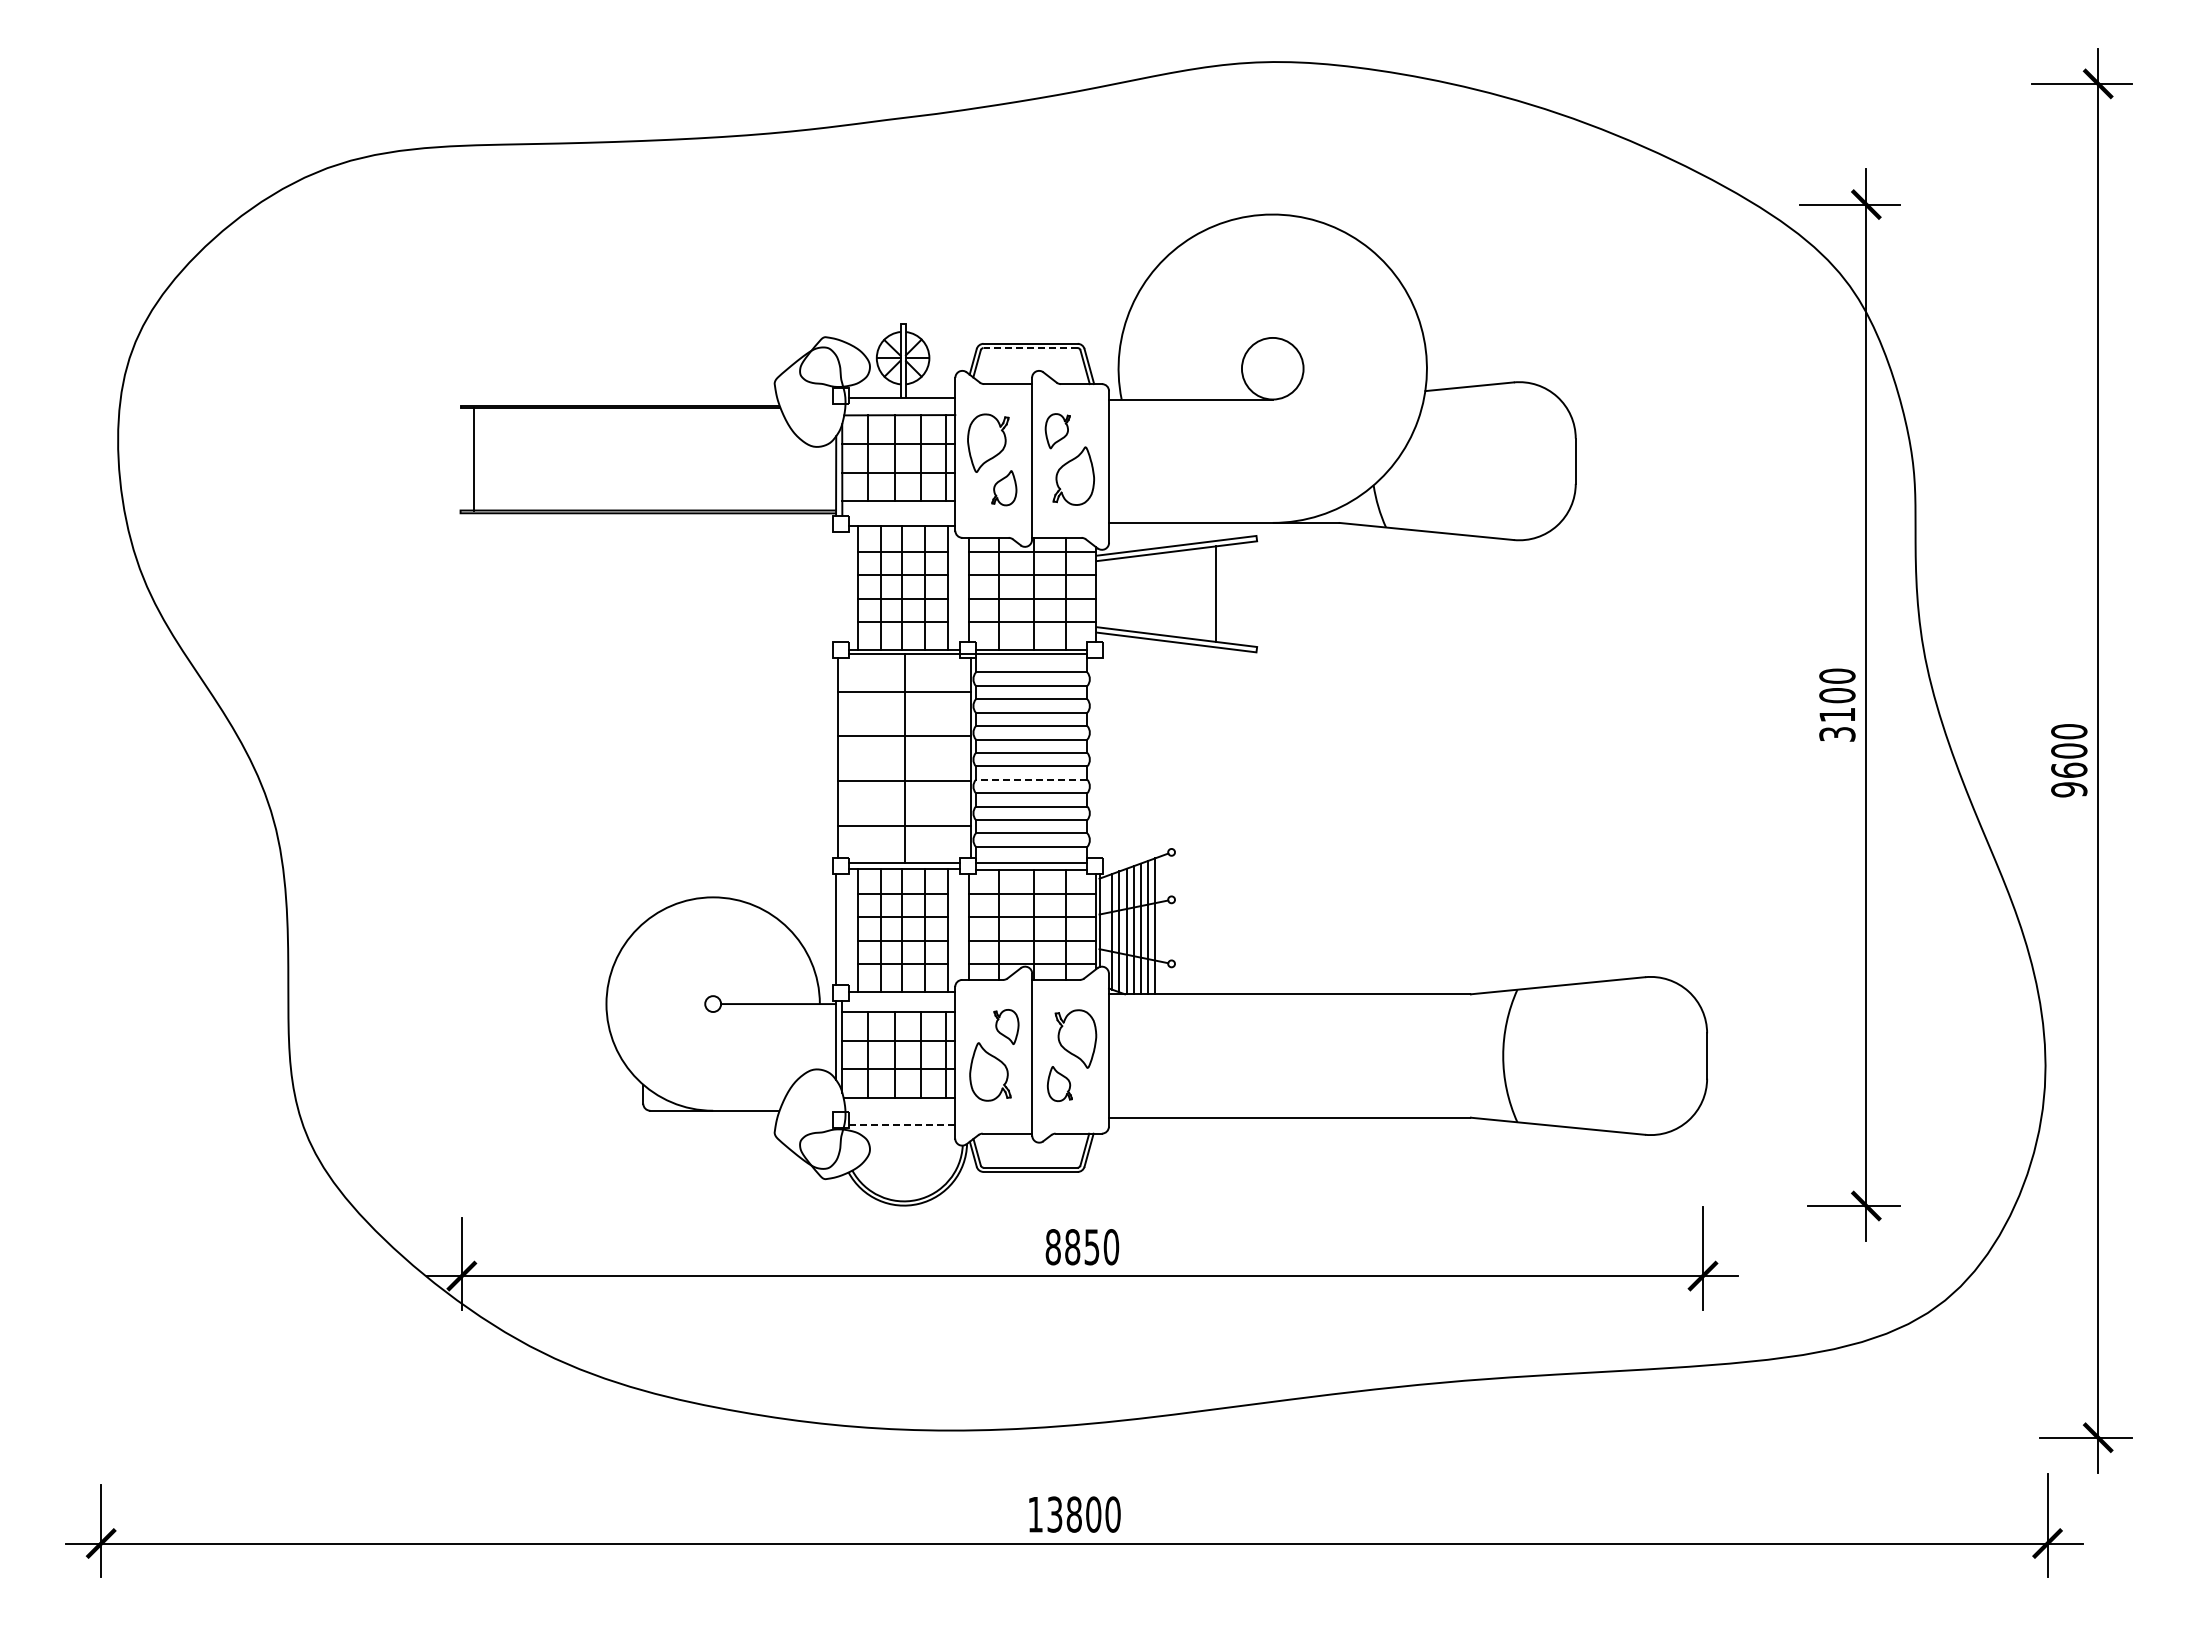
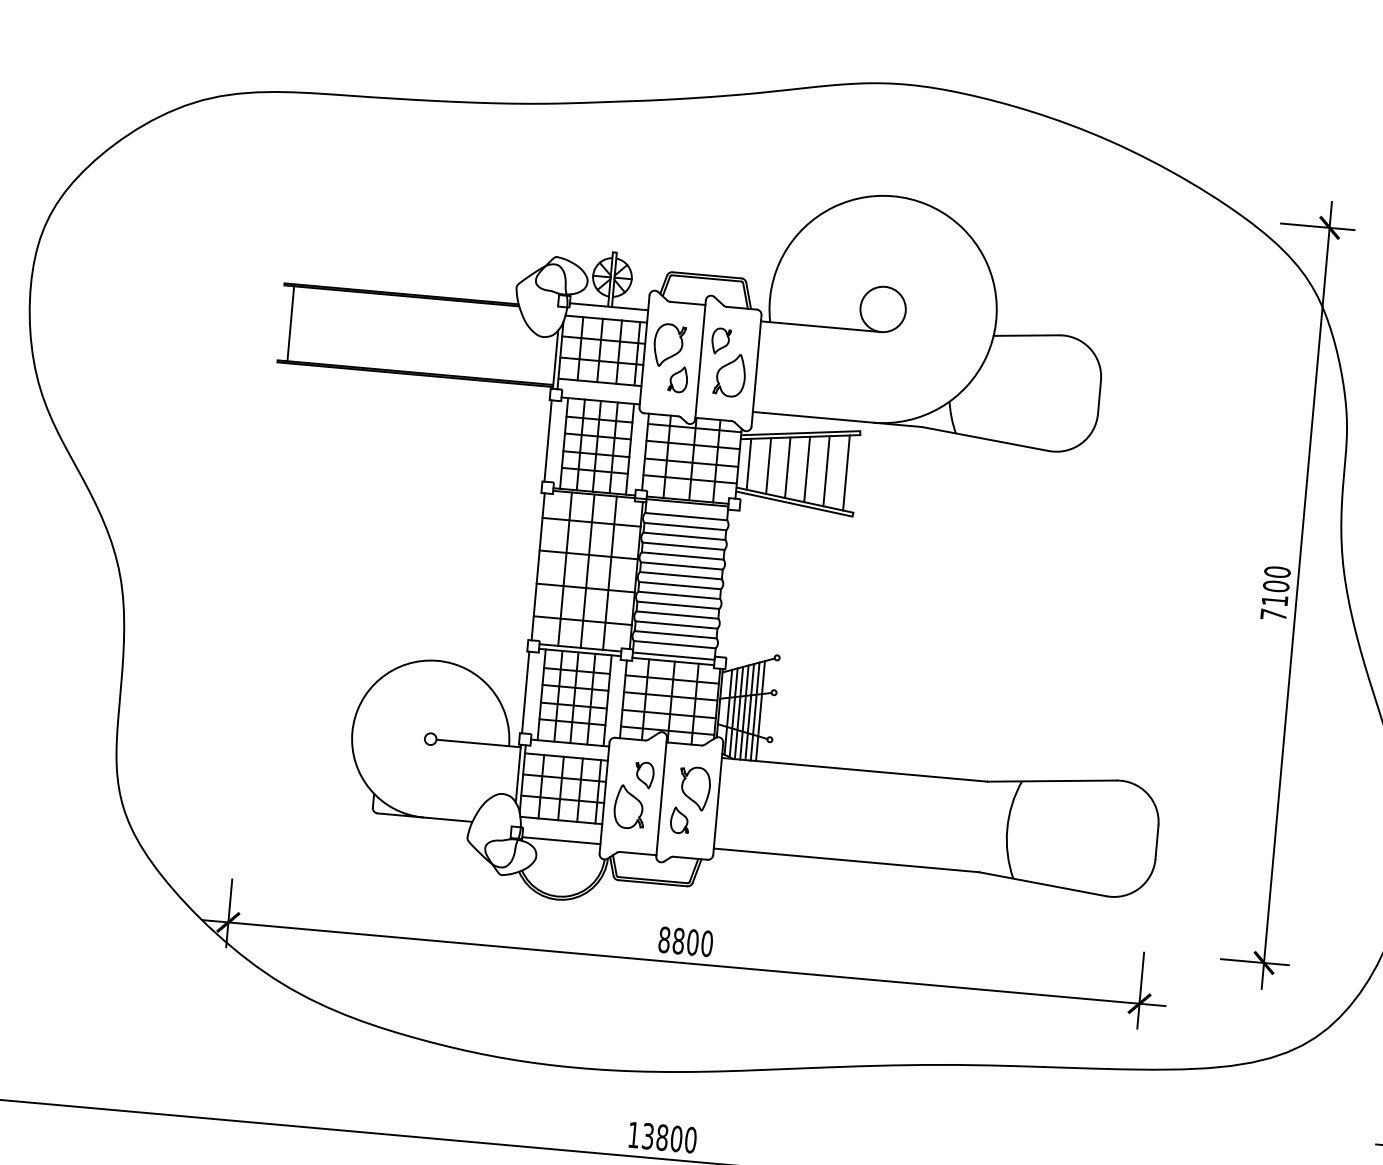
line: (1030, 348) -> (706, 278), dashed -> solid
line: (835, 586) -> (547, 440), added
line: (1110, 593) -> (749, 463), added
line: (1162, 593) -> (787, 467), added
line: (1189, 593) -> (807, 469), added
line: (1136, 594) -> (768, 466), added
line: (1242, 594) -> (846, 473), added
text: (1837, 734) -> (1273, 614), 3100 -> 7100
line: (874, 757) -> (565, 568), added
line: (935, 757) -> (610, 572), added
line: (1031, 779) -> (679, 595), dashed -> solid
line: (902, 1125) -> (561, 840), dashed -> solid
text: (1091, 1247) -> (692, 942), 8850 -> 8800

